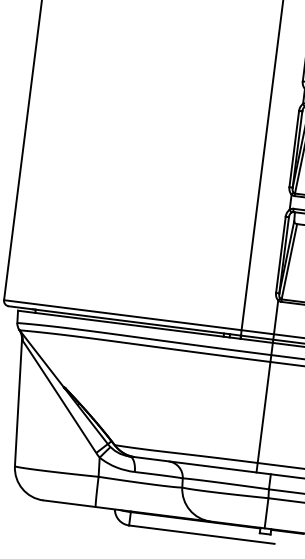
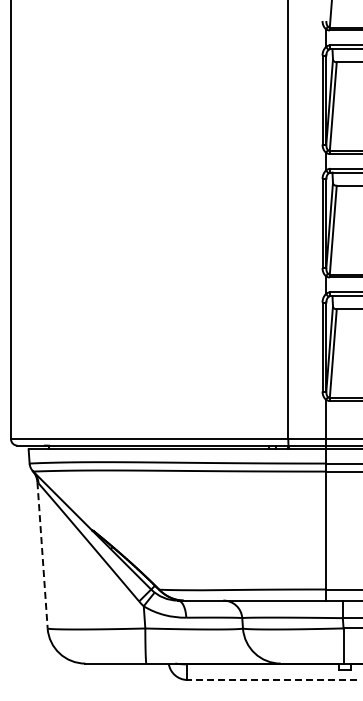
line: (18, 403) -> (42, 555), solid -> dashed
line: (202, 534) -> (272, 679), solid -> dashed

